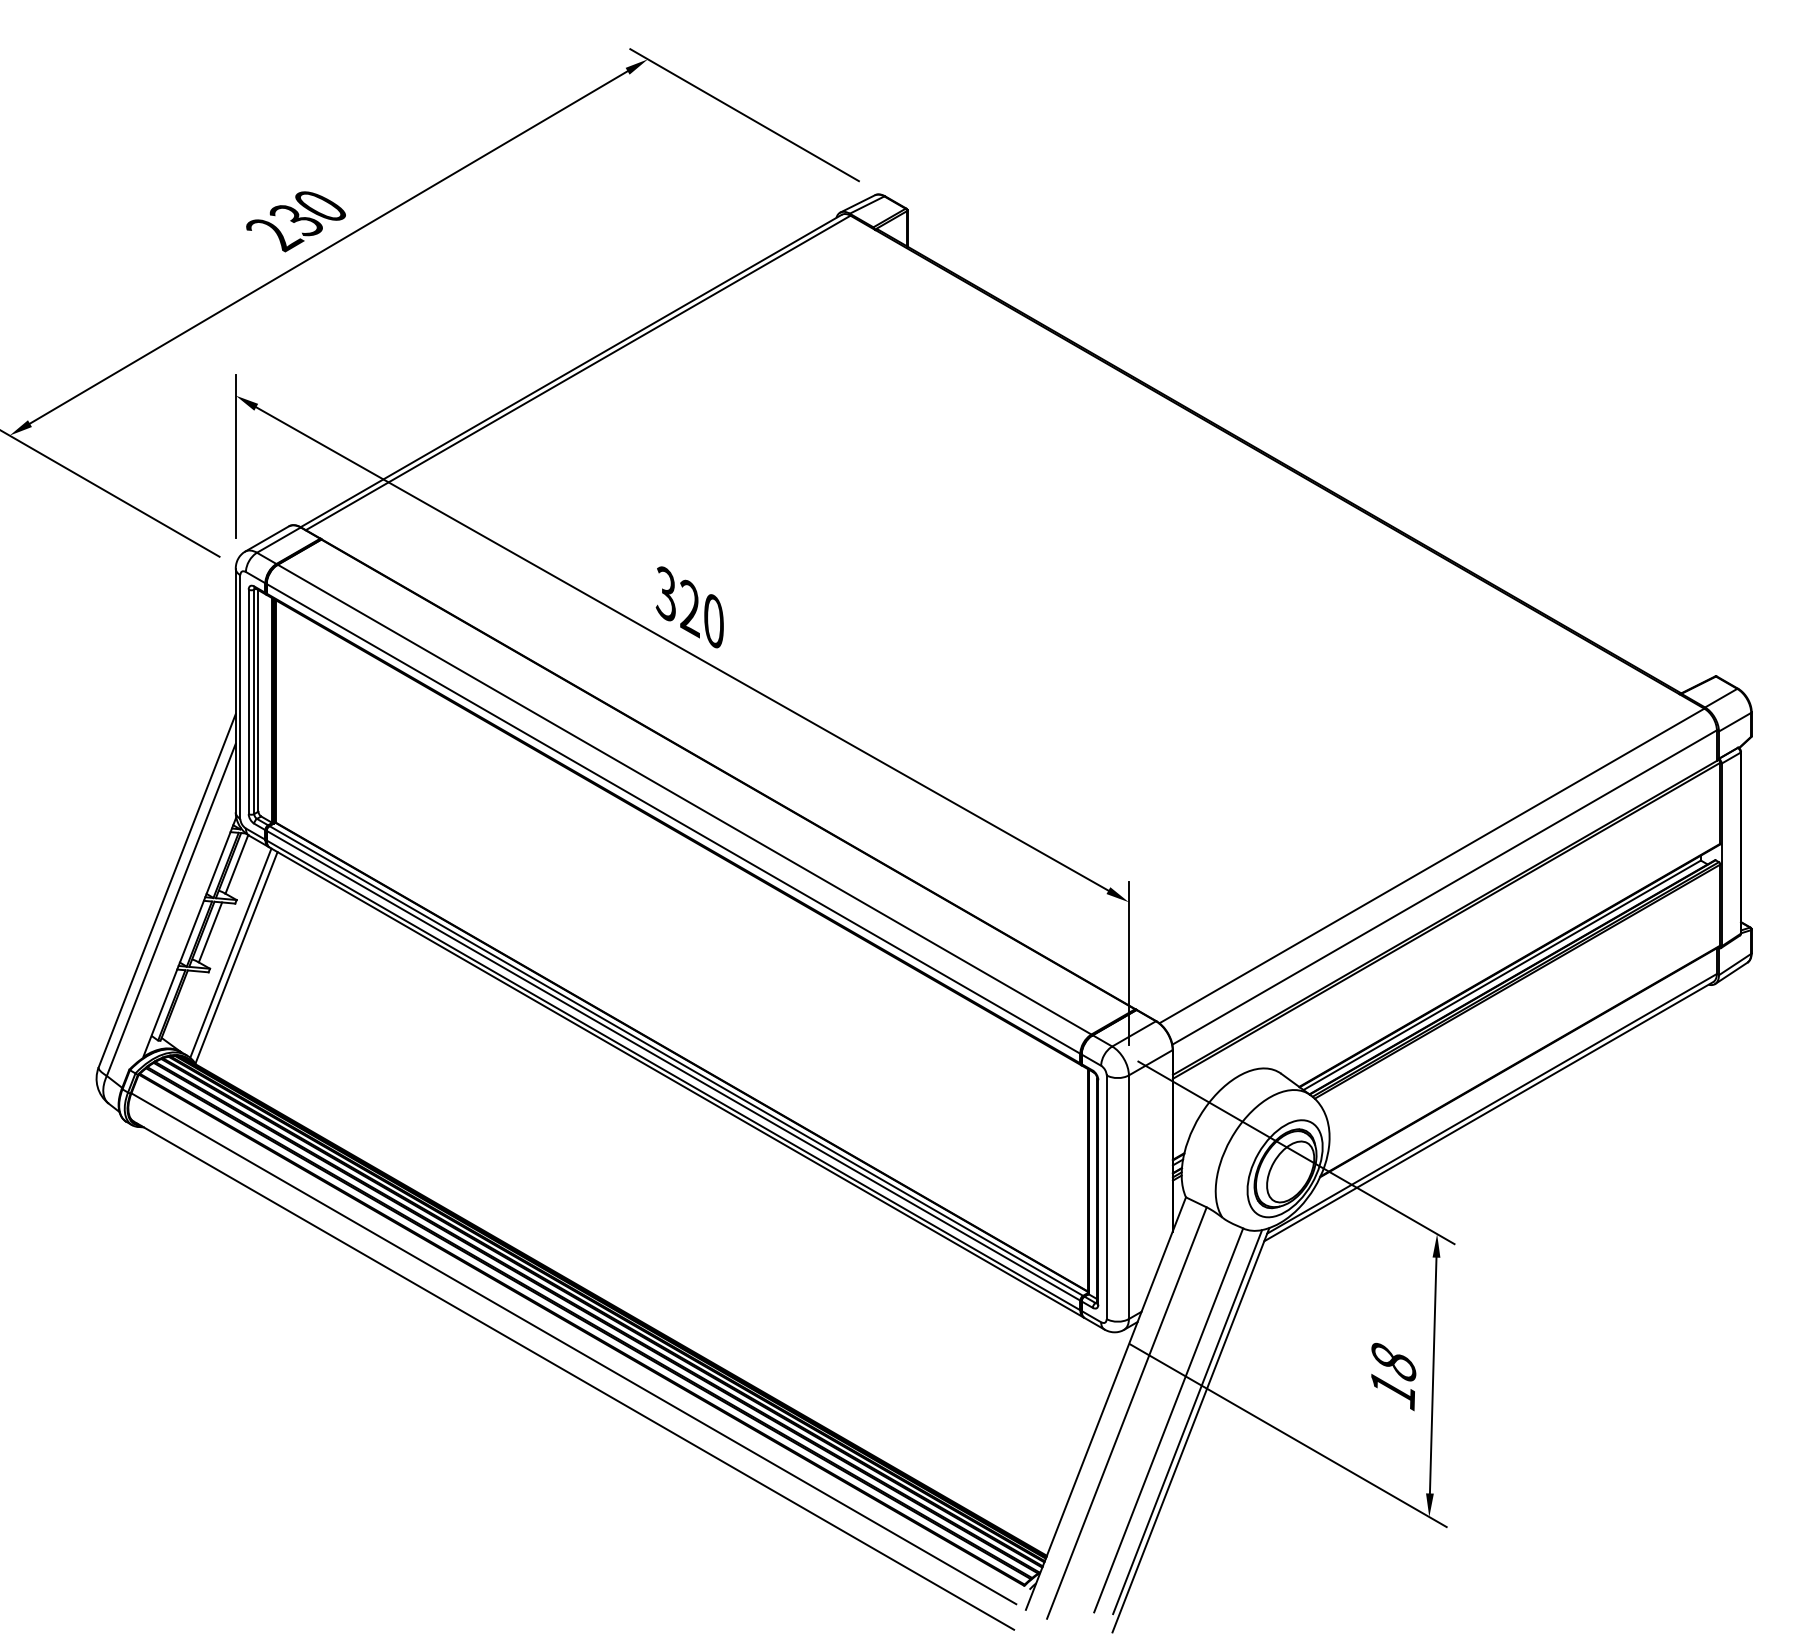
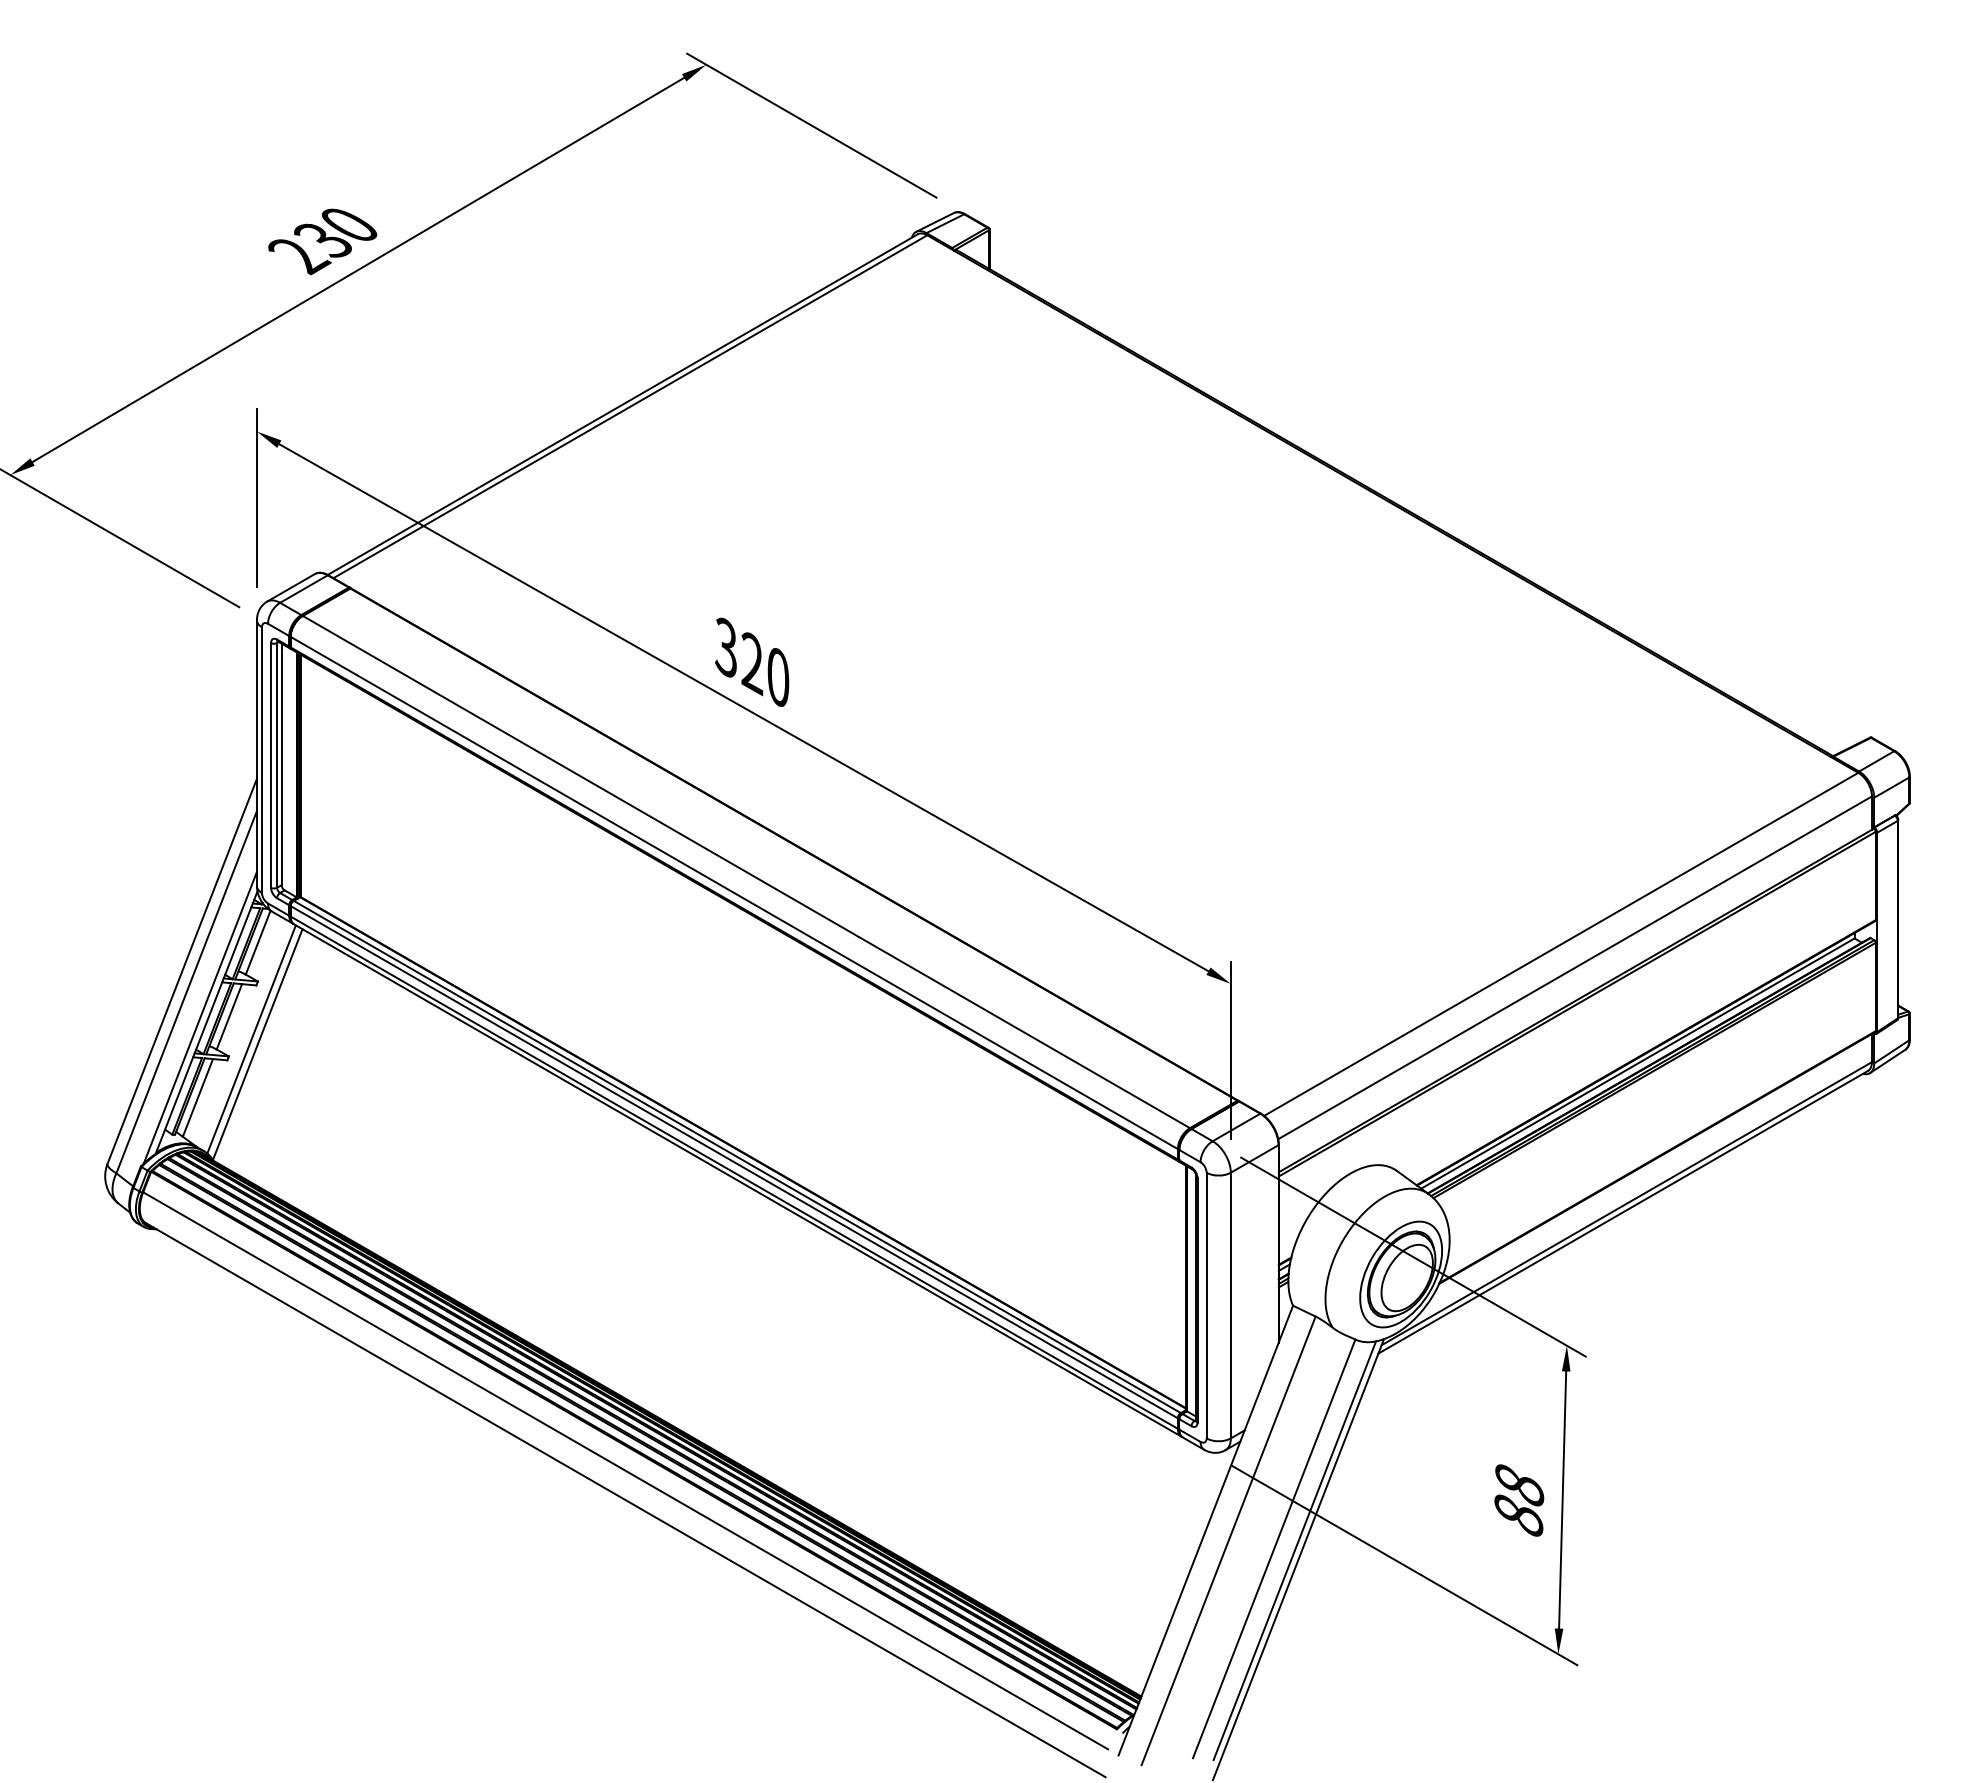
line: (183, 933) -> (199, 1017), added
line: (181, 1006) -> (197, 1097), added
text: (1392, 1390) -> (1518, 1516), 18 -> 88

